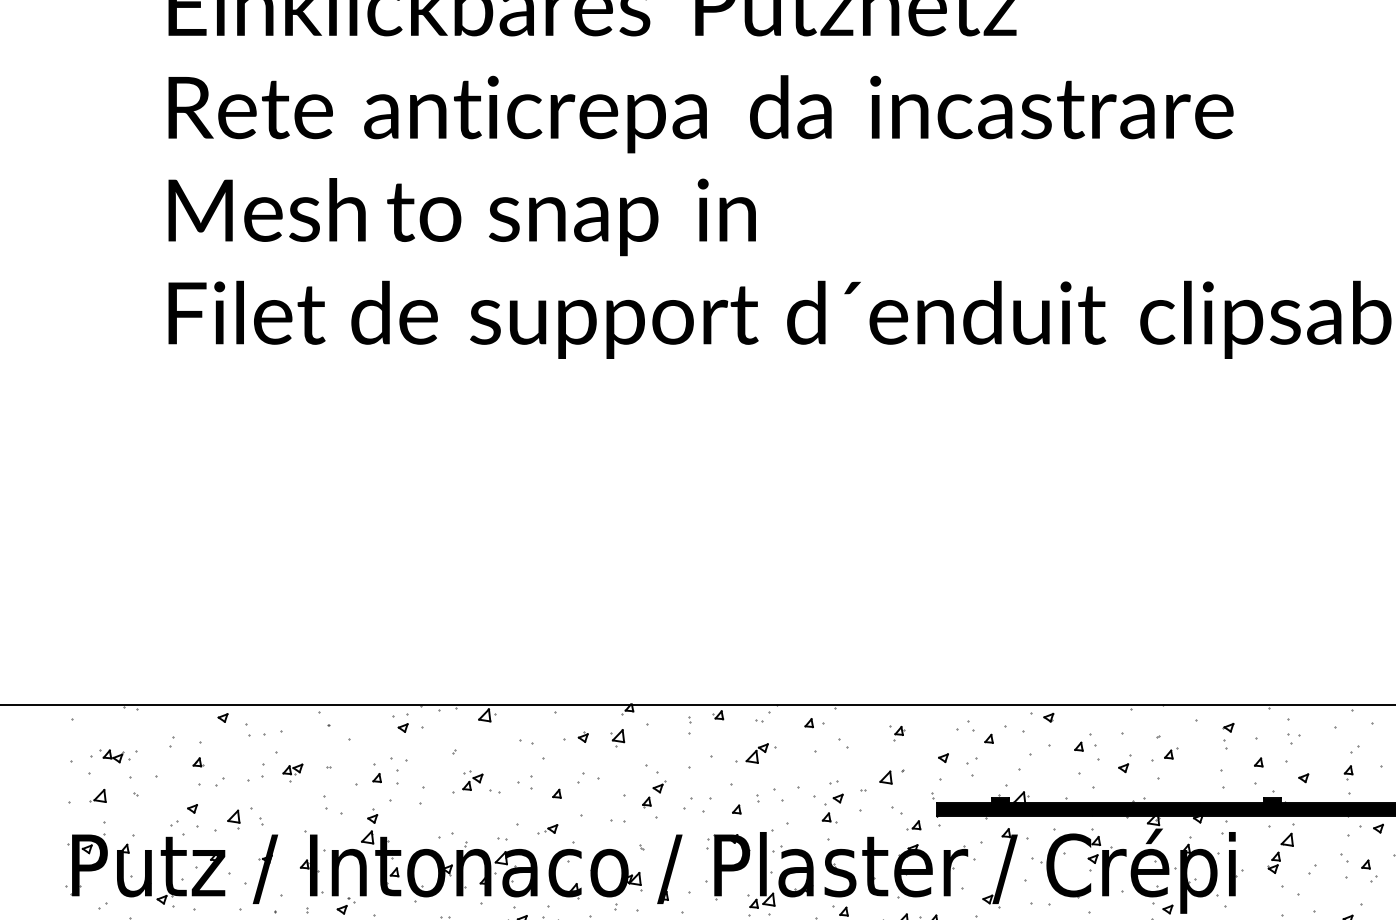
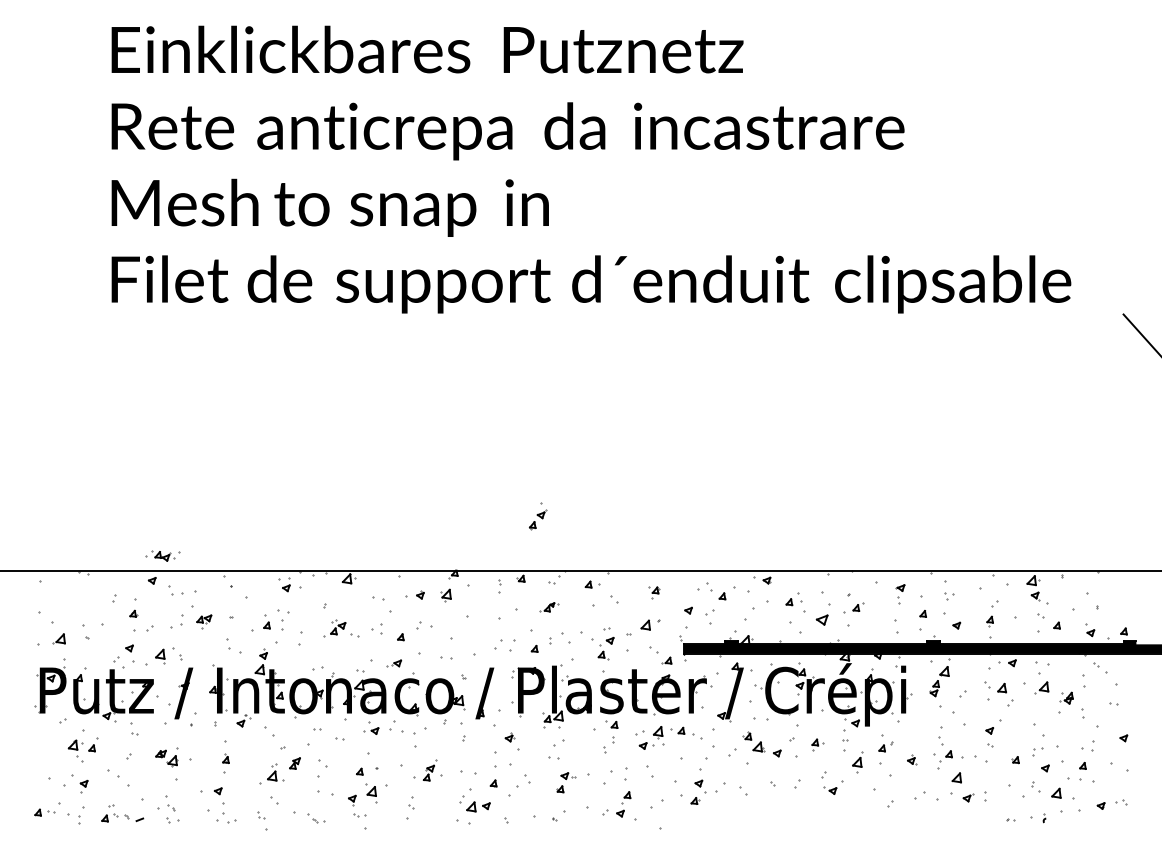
part: (755, 753) -> (548, 607), size x0.6
part: (113, 755) -> (162, 555), moved
part: (1124, 763) -> (823, 614), size x1.6
part: (654, 790) -> (538, 516), moved
part: (1369, 870) -> (1005, 694), size x1.4

